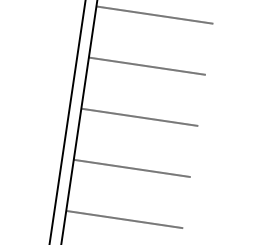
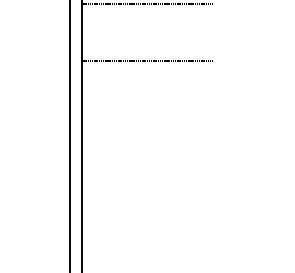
line: (139, 117) -> (147, 118), removed
line: (132, 168) -> (147, 175), removed
line: (124, 219) -> (147, 231), removed

